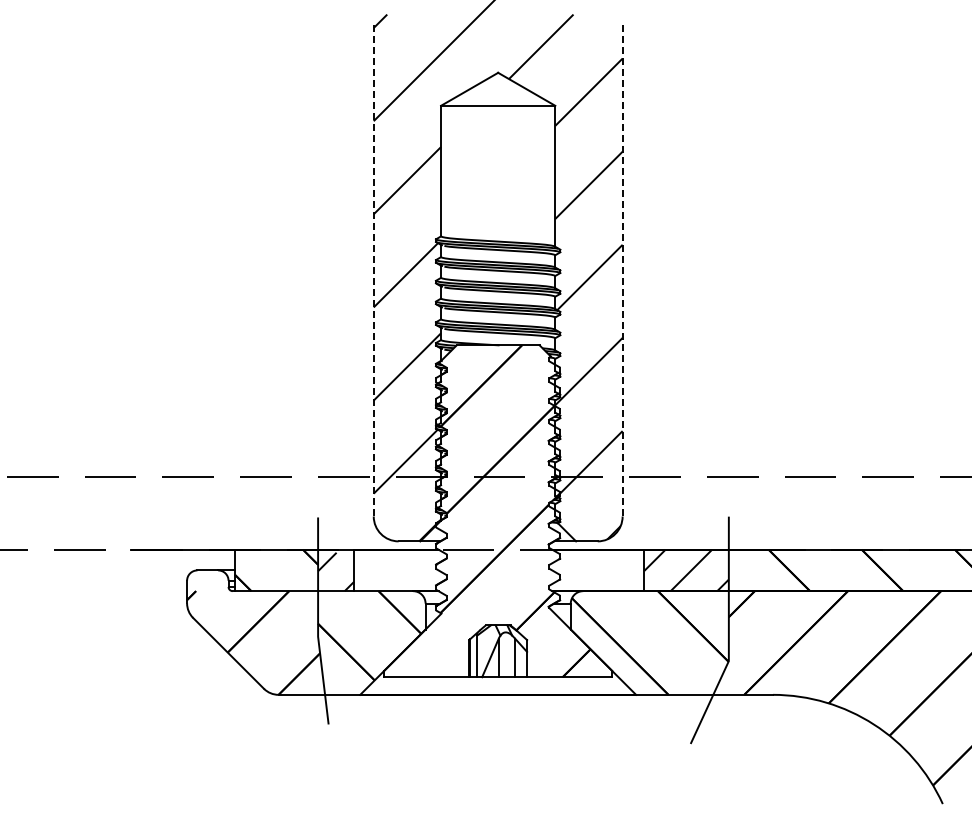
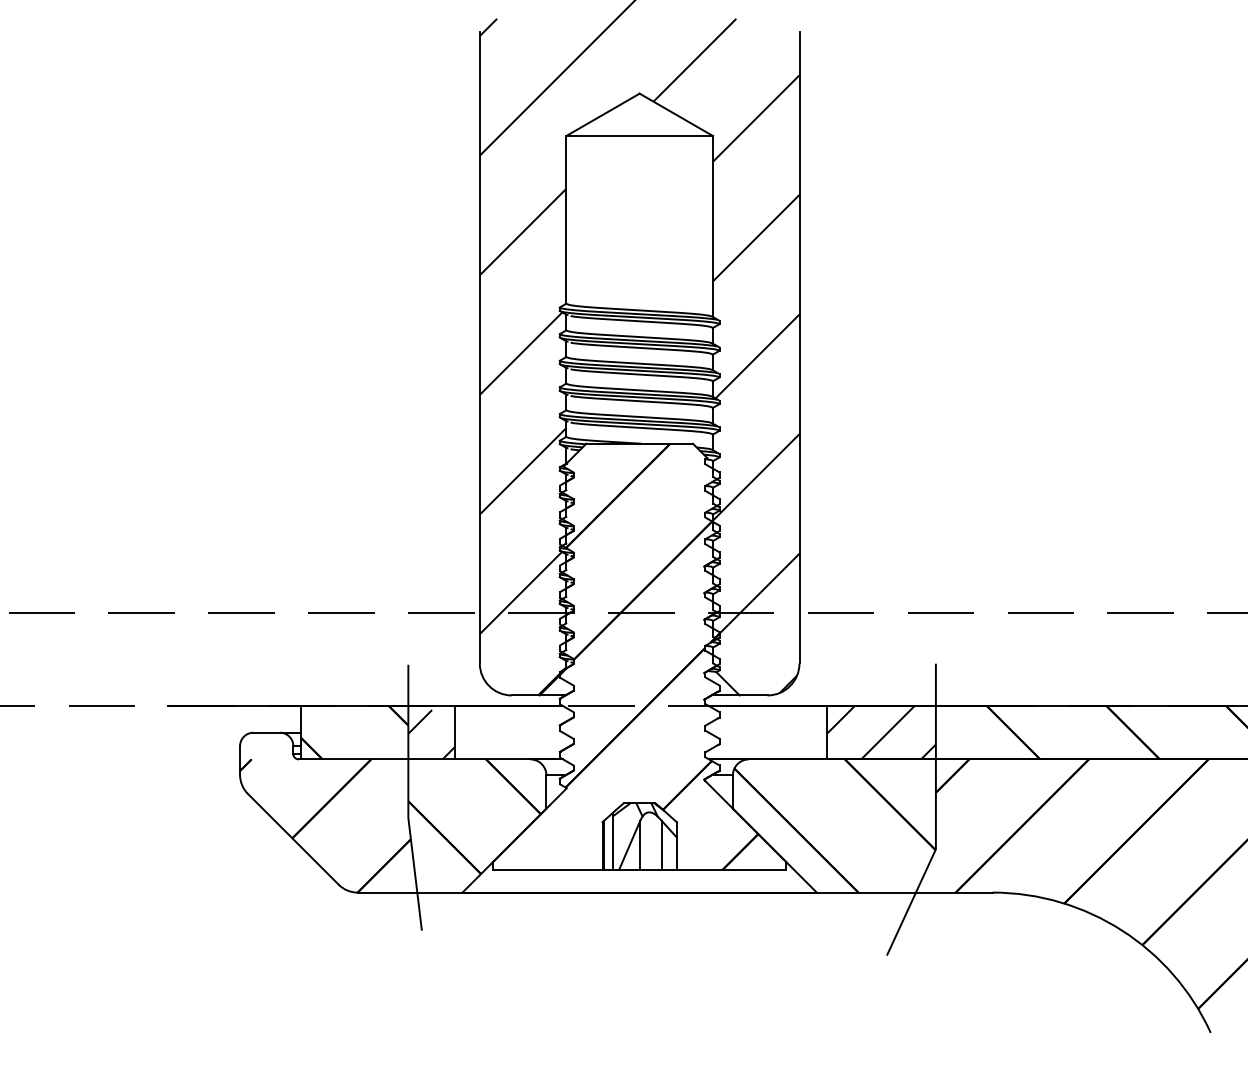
line: (373, 270) -> (479, 347), dashed -> solid
line: (622, 270) -> (799, 347), dashed -> solid

